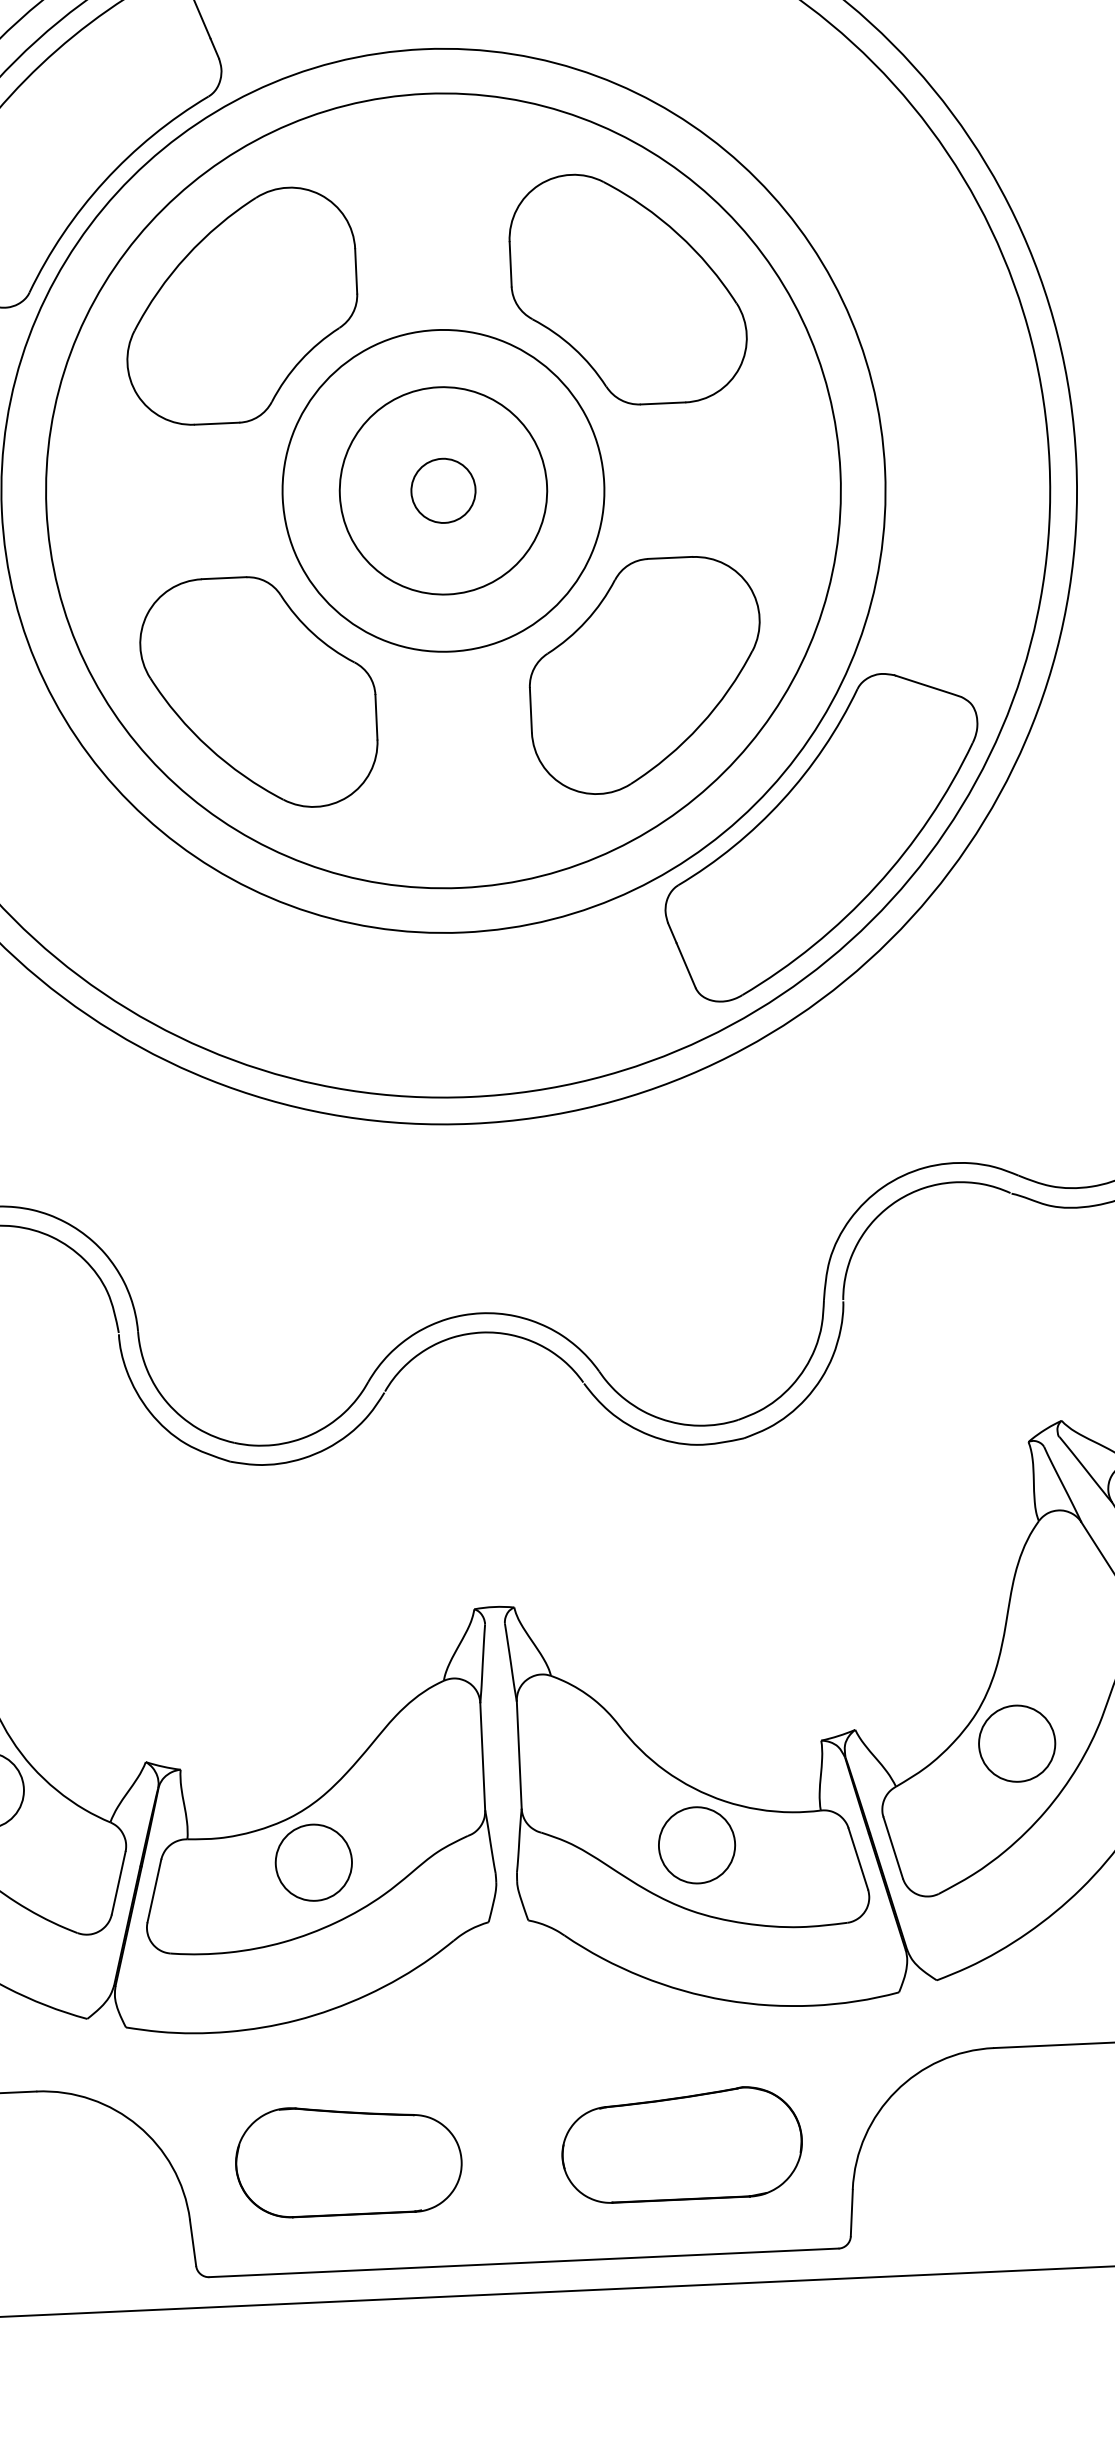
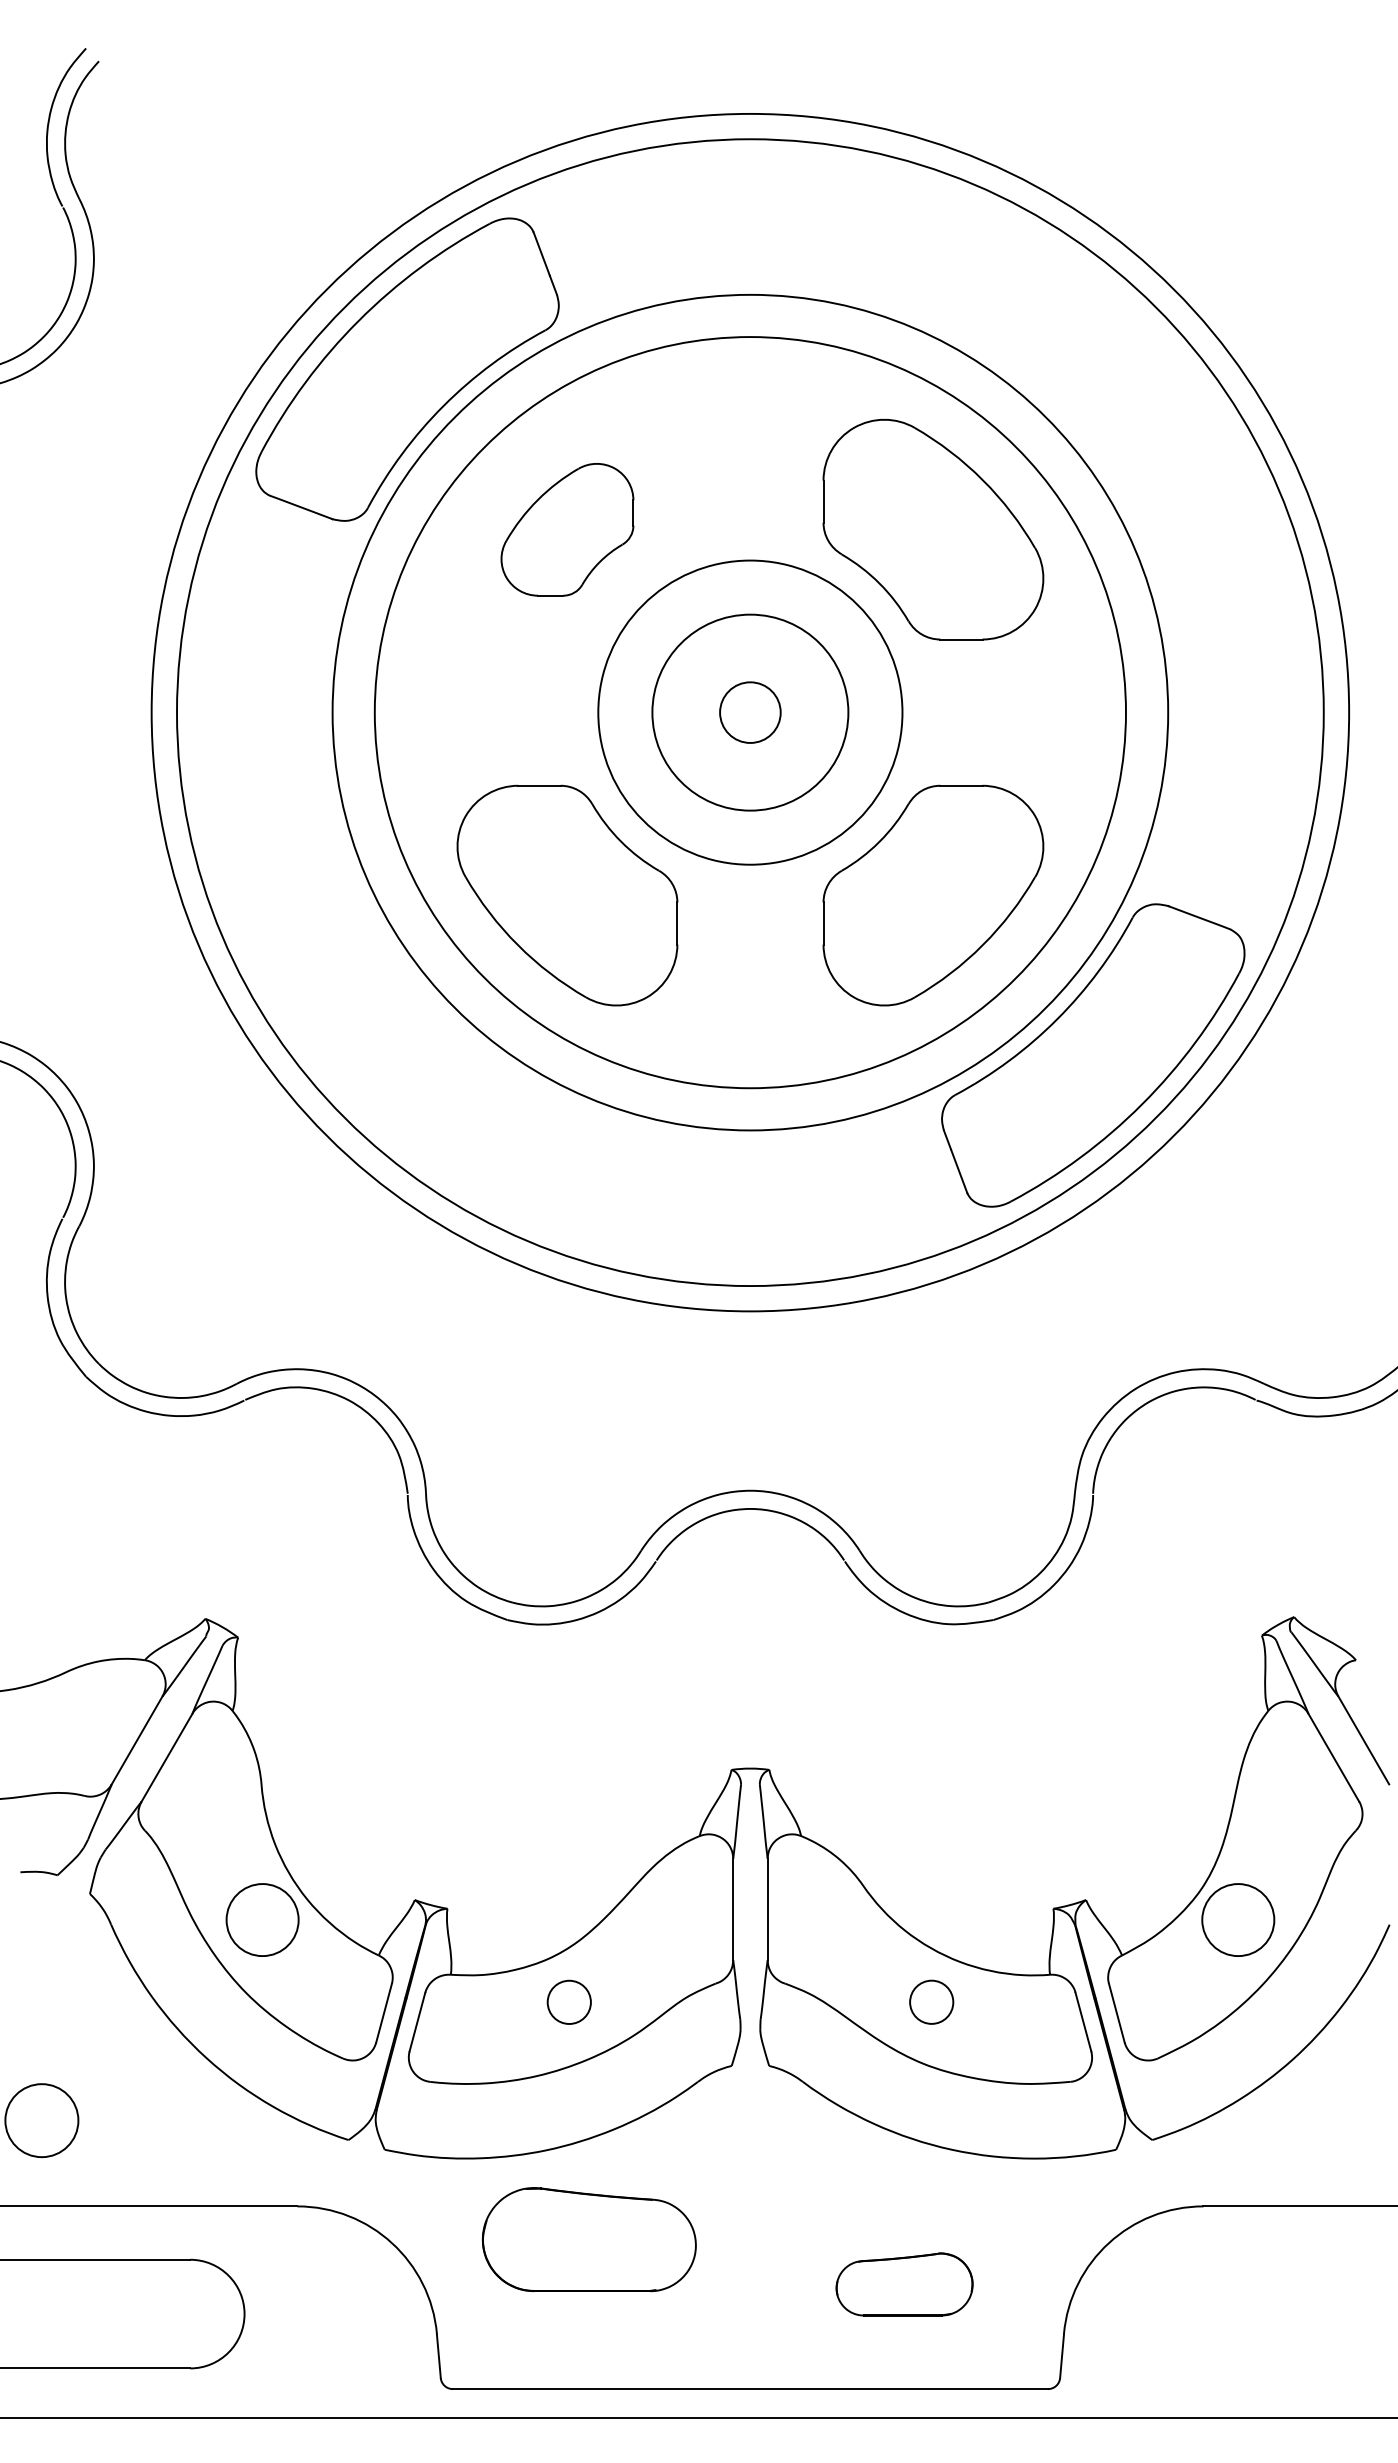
part: (241, 306) -> (567, 529), size x0.6
circle: (696, 1845) -> (931, 2002), size x0.6
circle: (314, 1862) -> (569, 2002), size x0.6
part: (681, 2144) -> (904, 2284), size x0.6
part: (347, 2160) -> (588, 2239), moved

